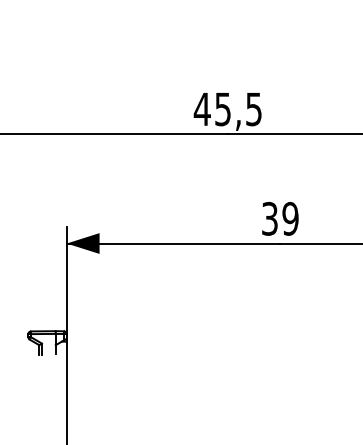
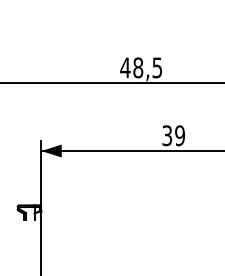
text: (223, 108) -> (138, 67), 45,5 -> 48,5

